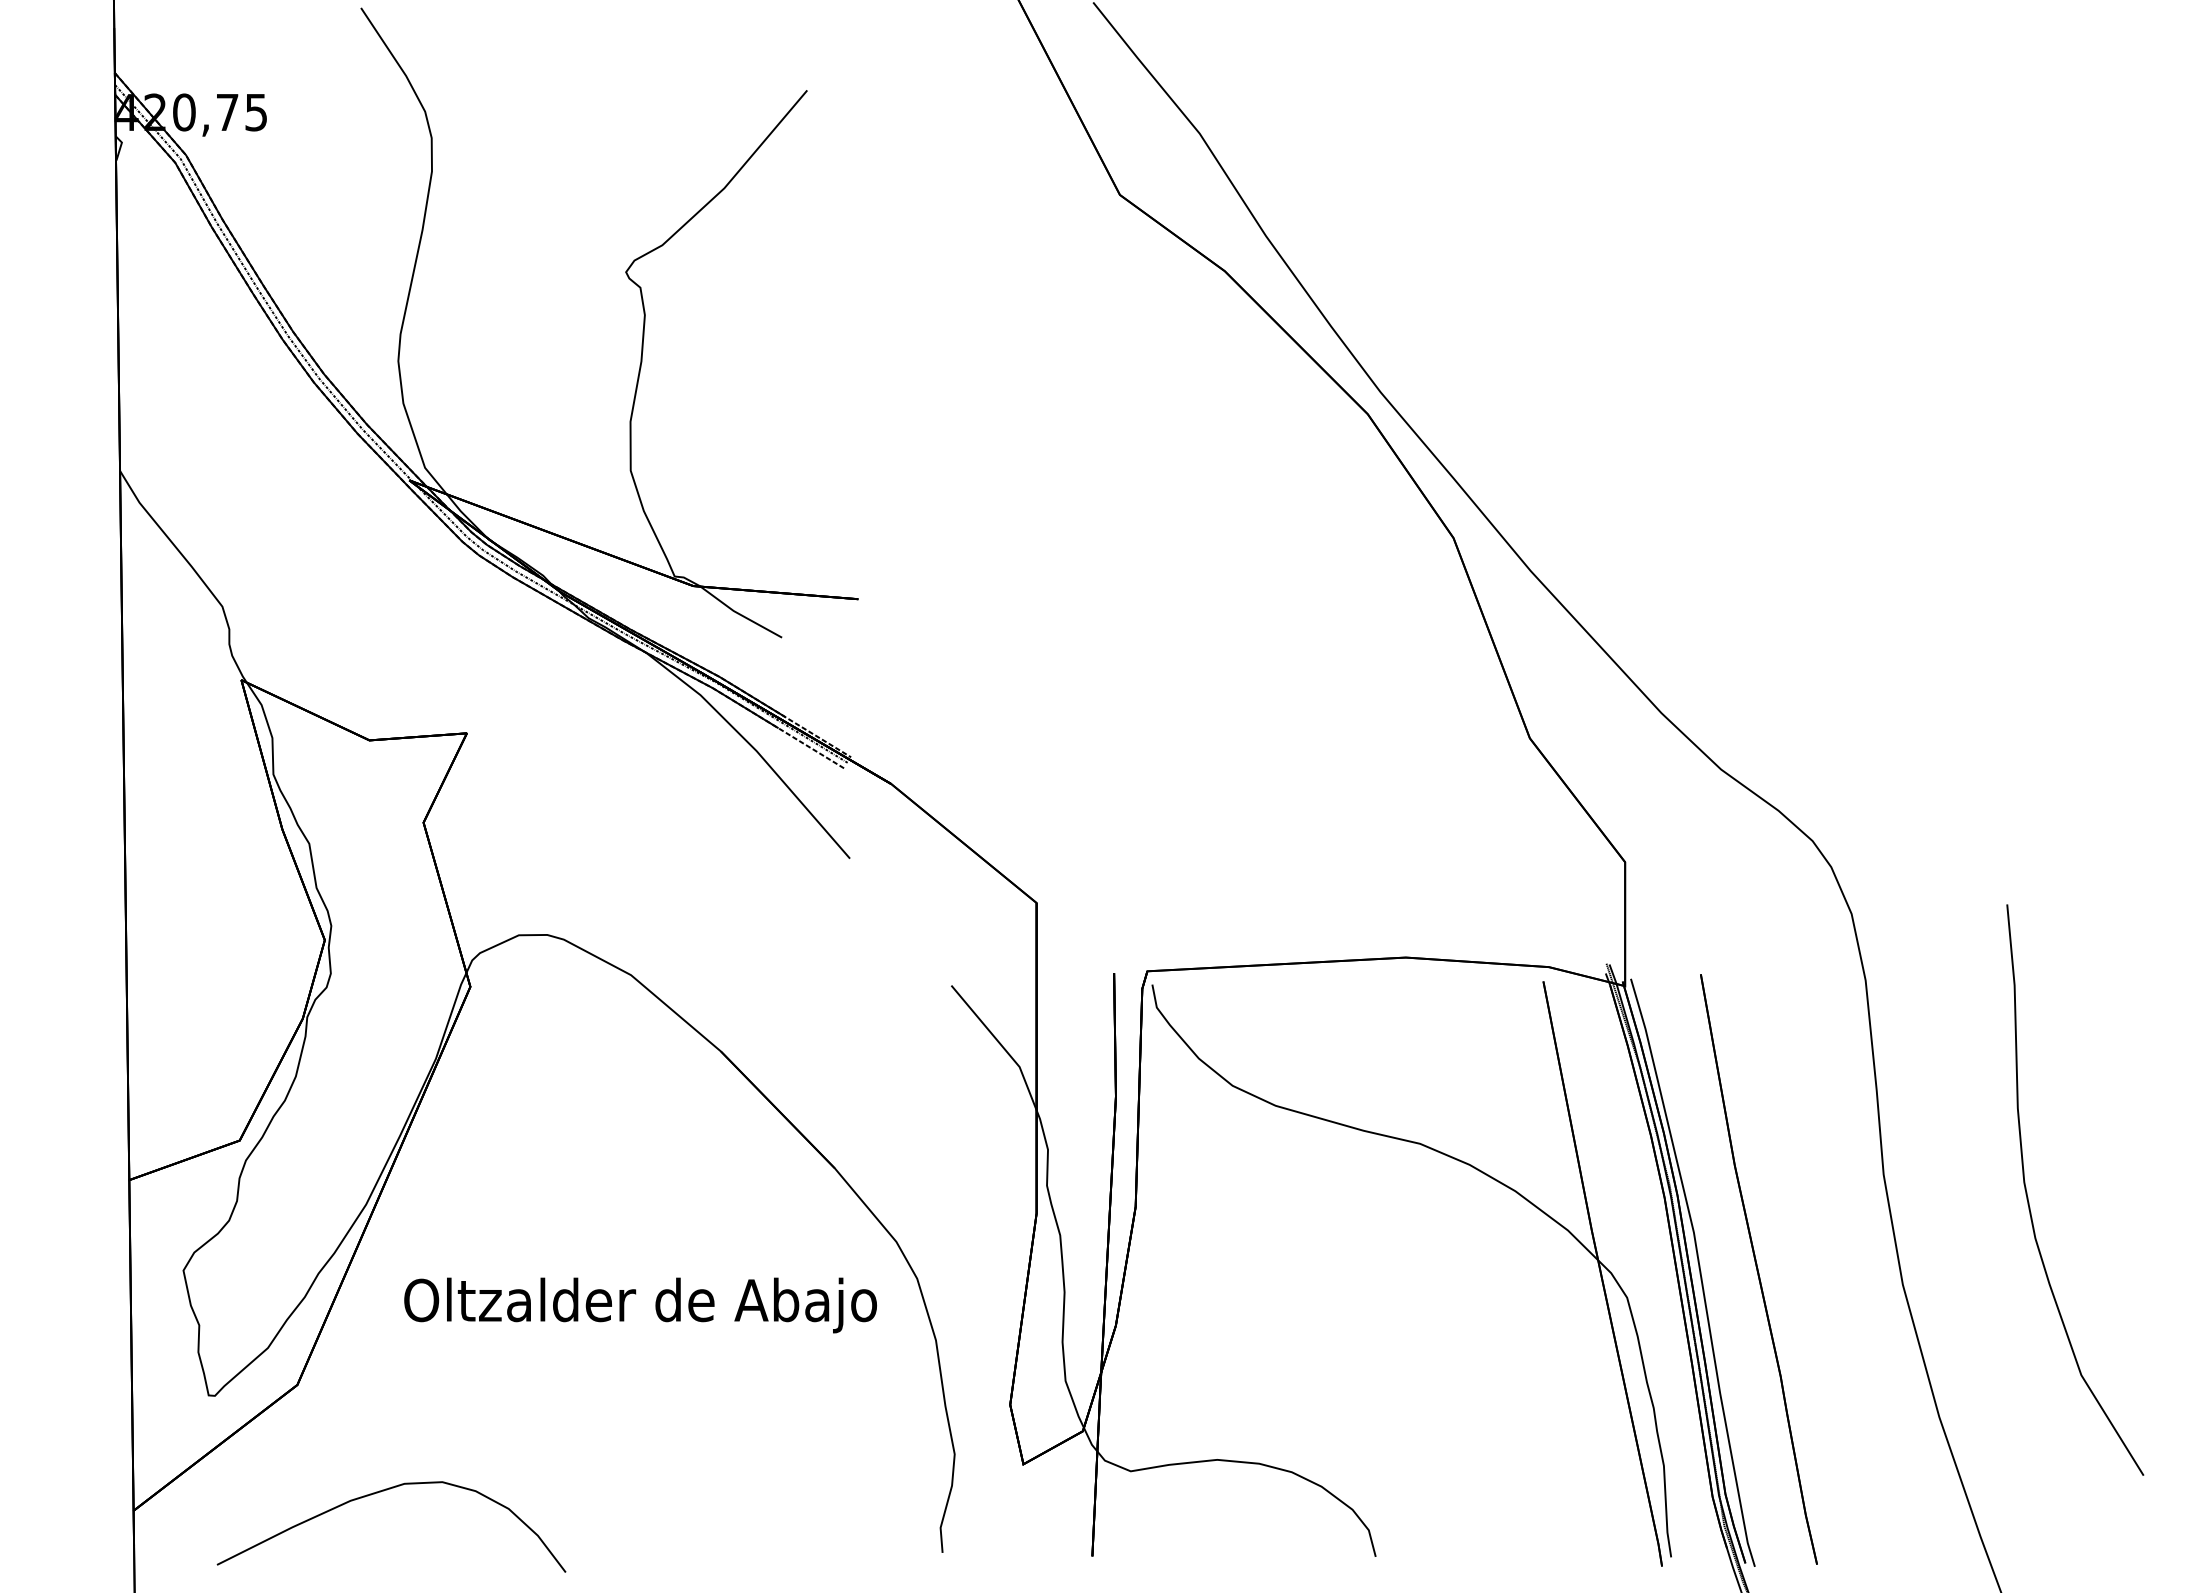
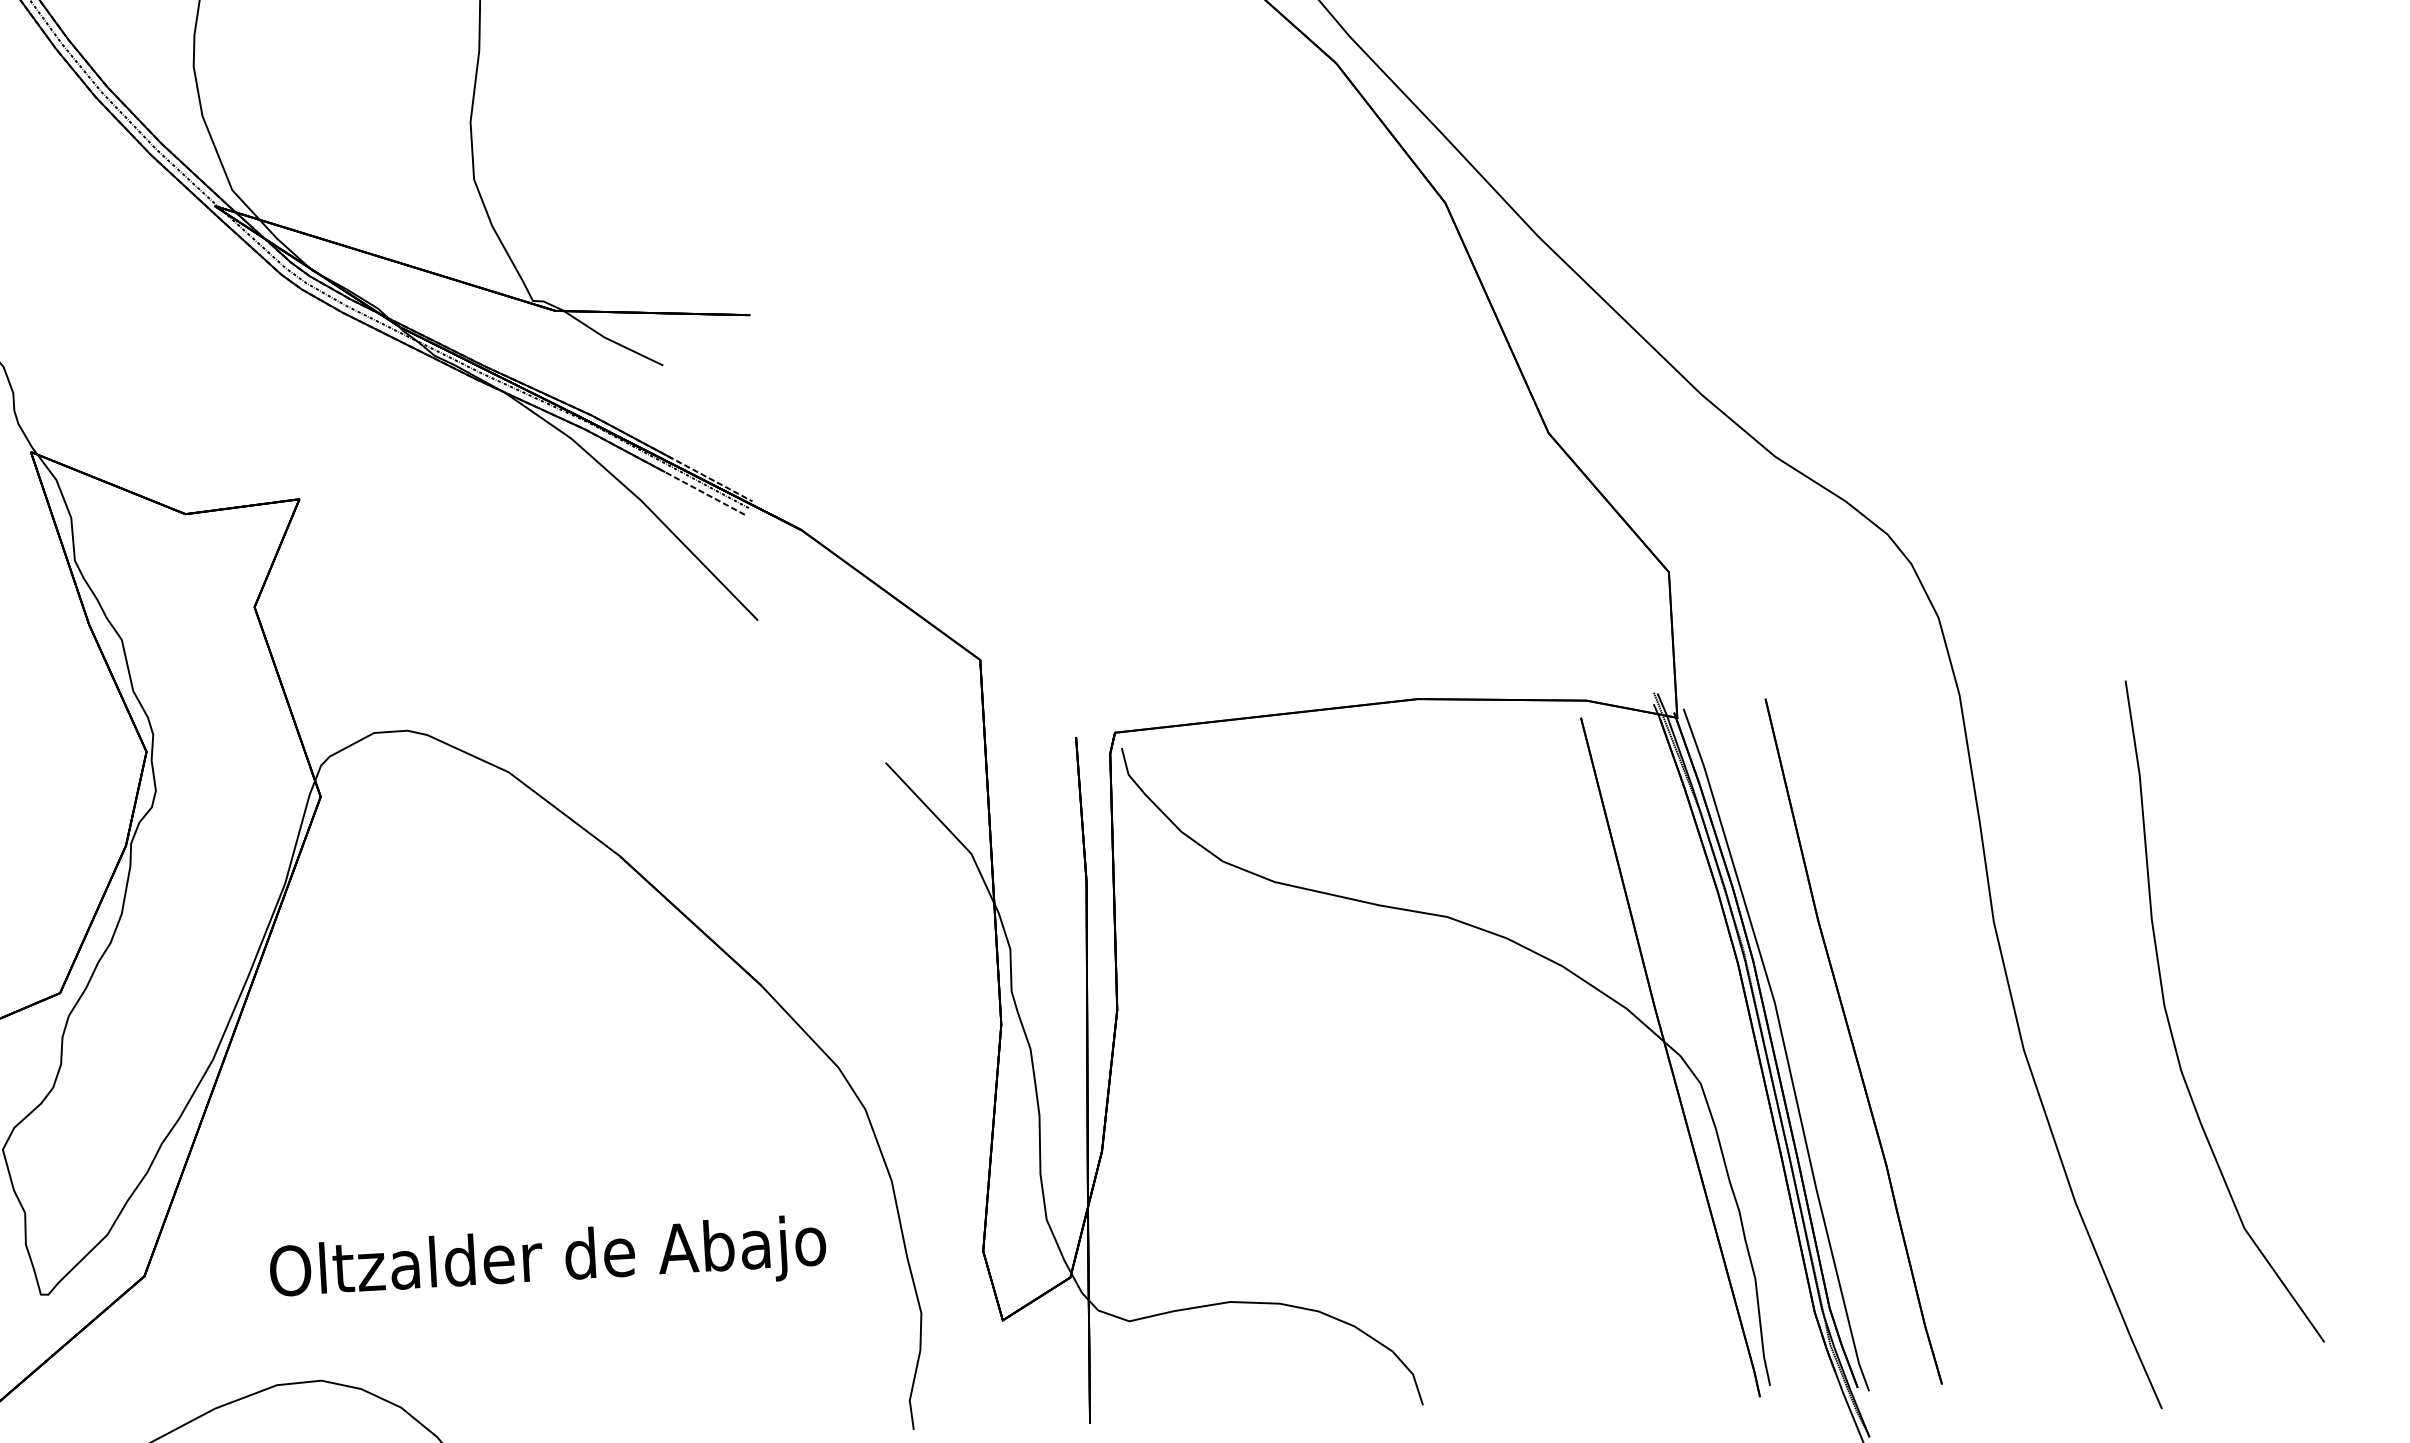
curve: (2028, 1197) -> (2170, 1023), moved
text: (640, 1305) -> (548, 1261), moved

